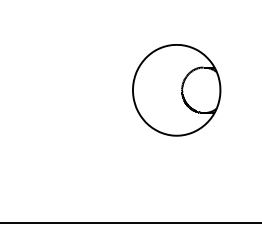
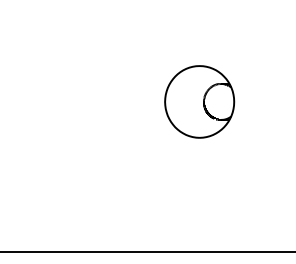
part: (176, 90) -> (199, 102), size x0.7

